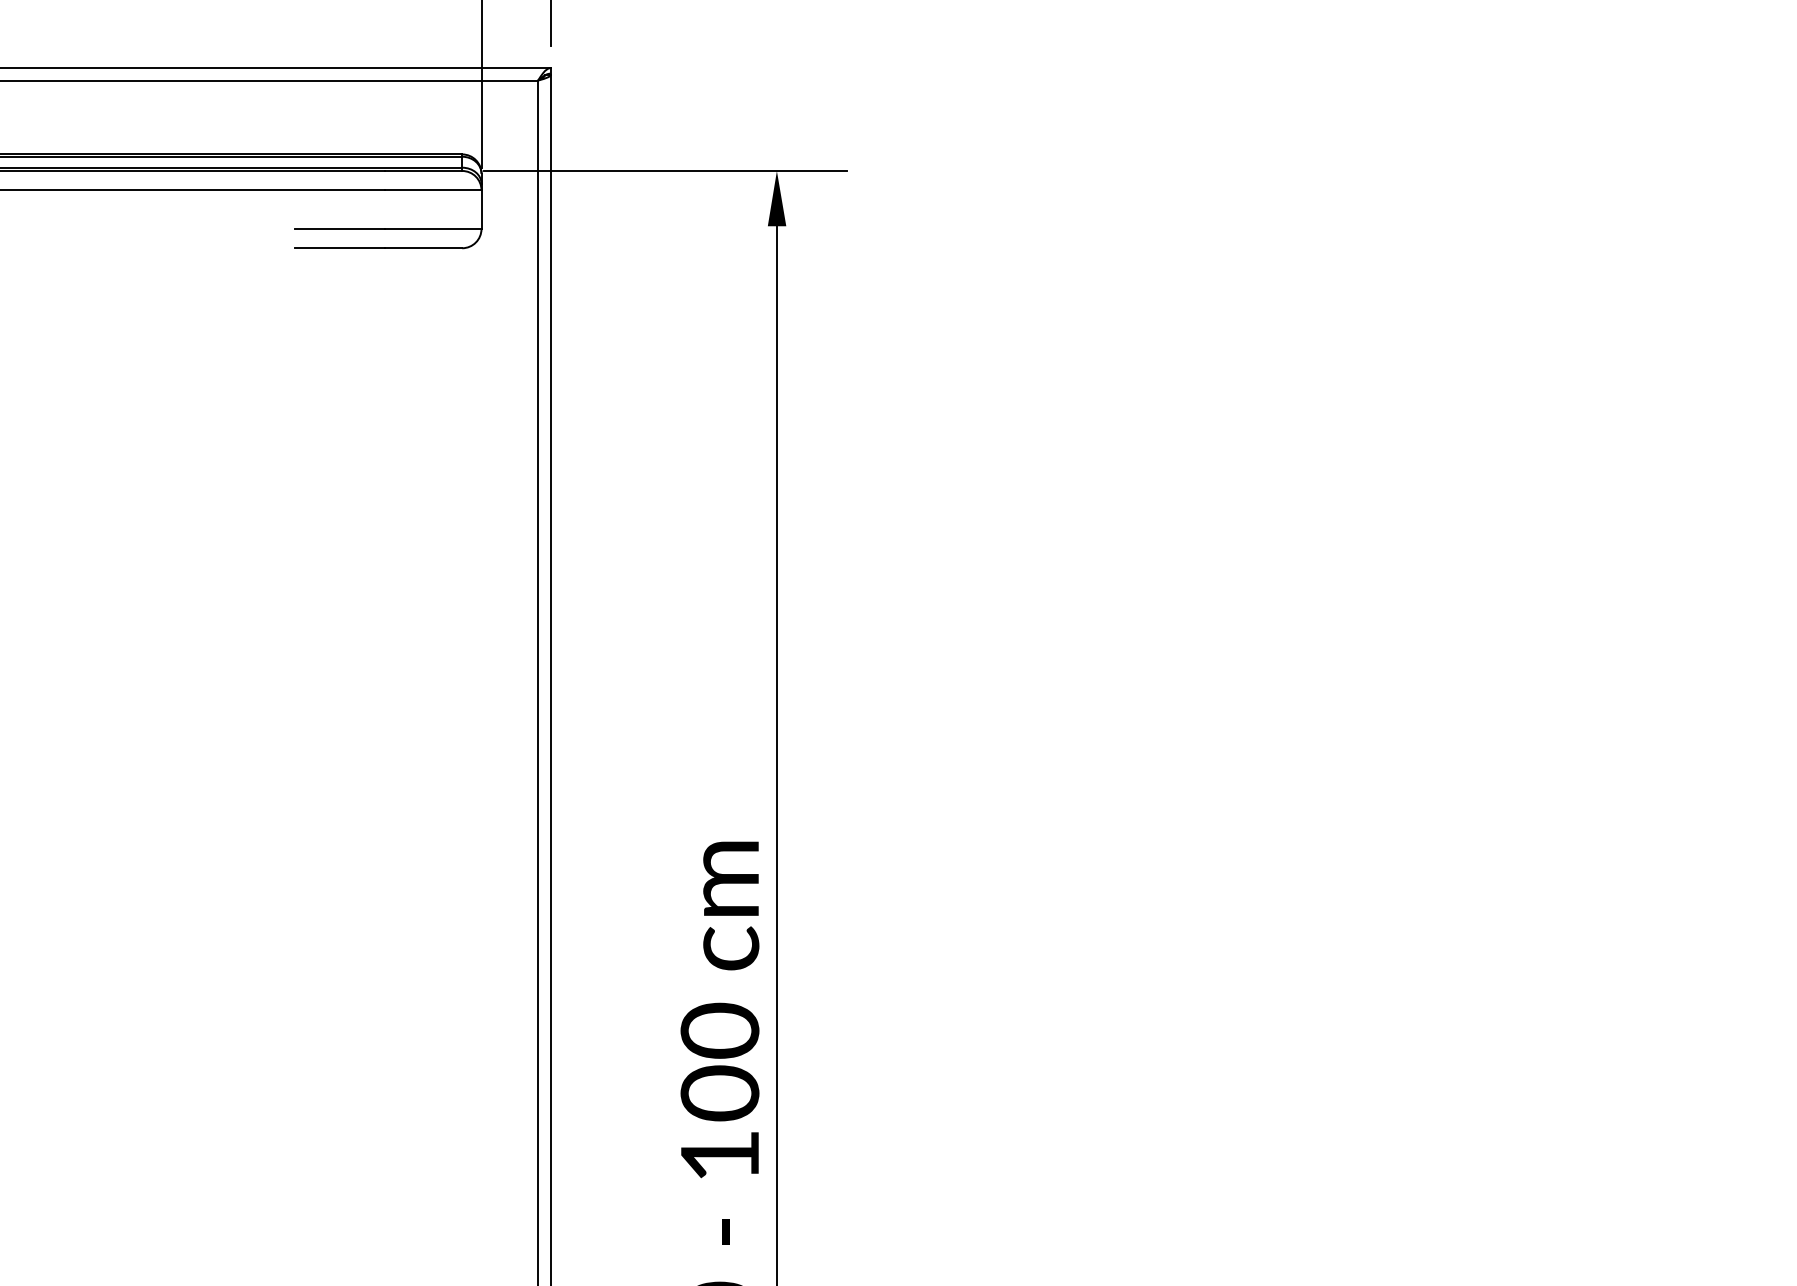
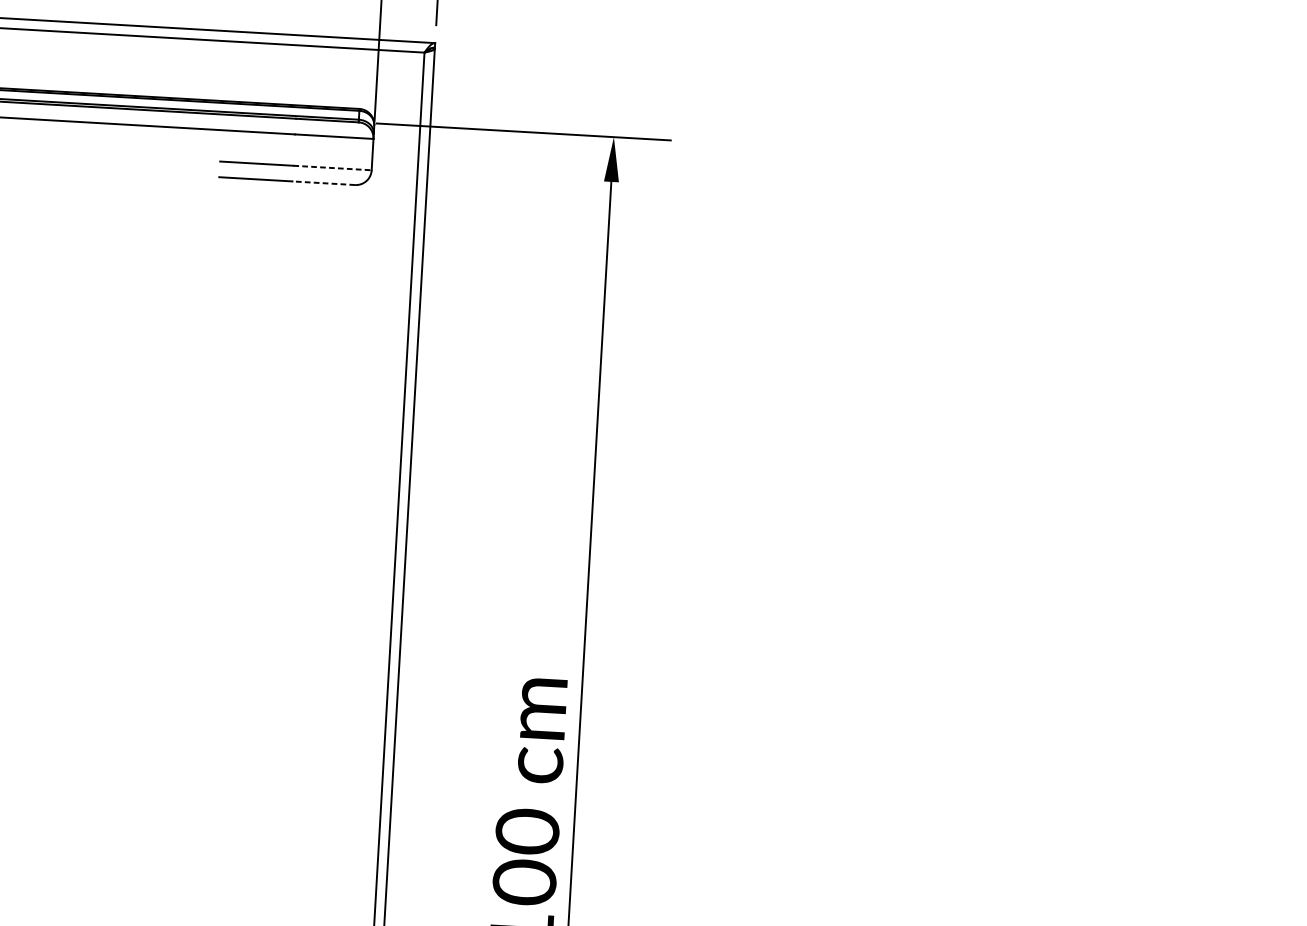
line: (433, 228) -> (332, 167), solid -> dashed
line: (423, 248) -> (323, 183), solid -> dashed

